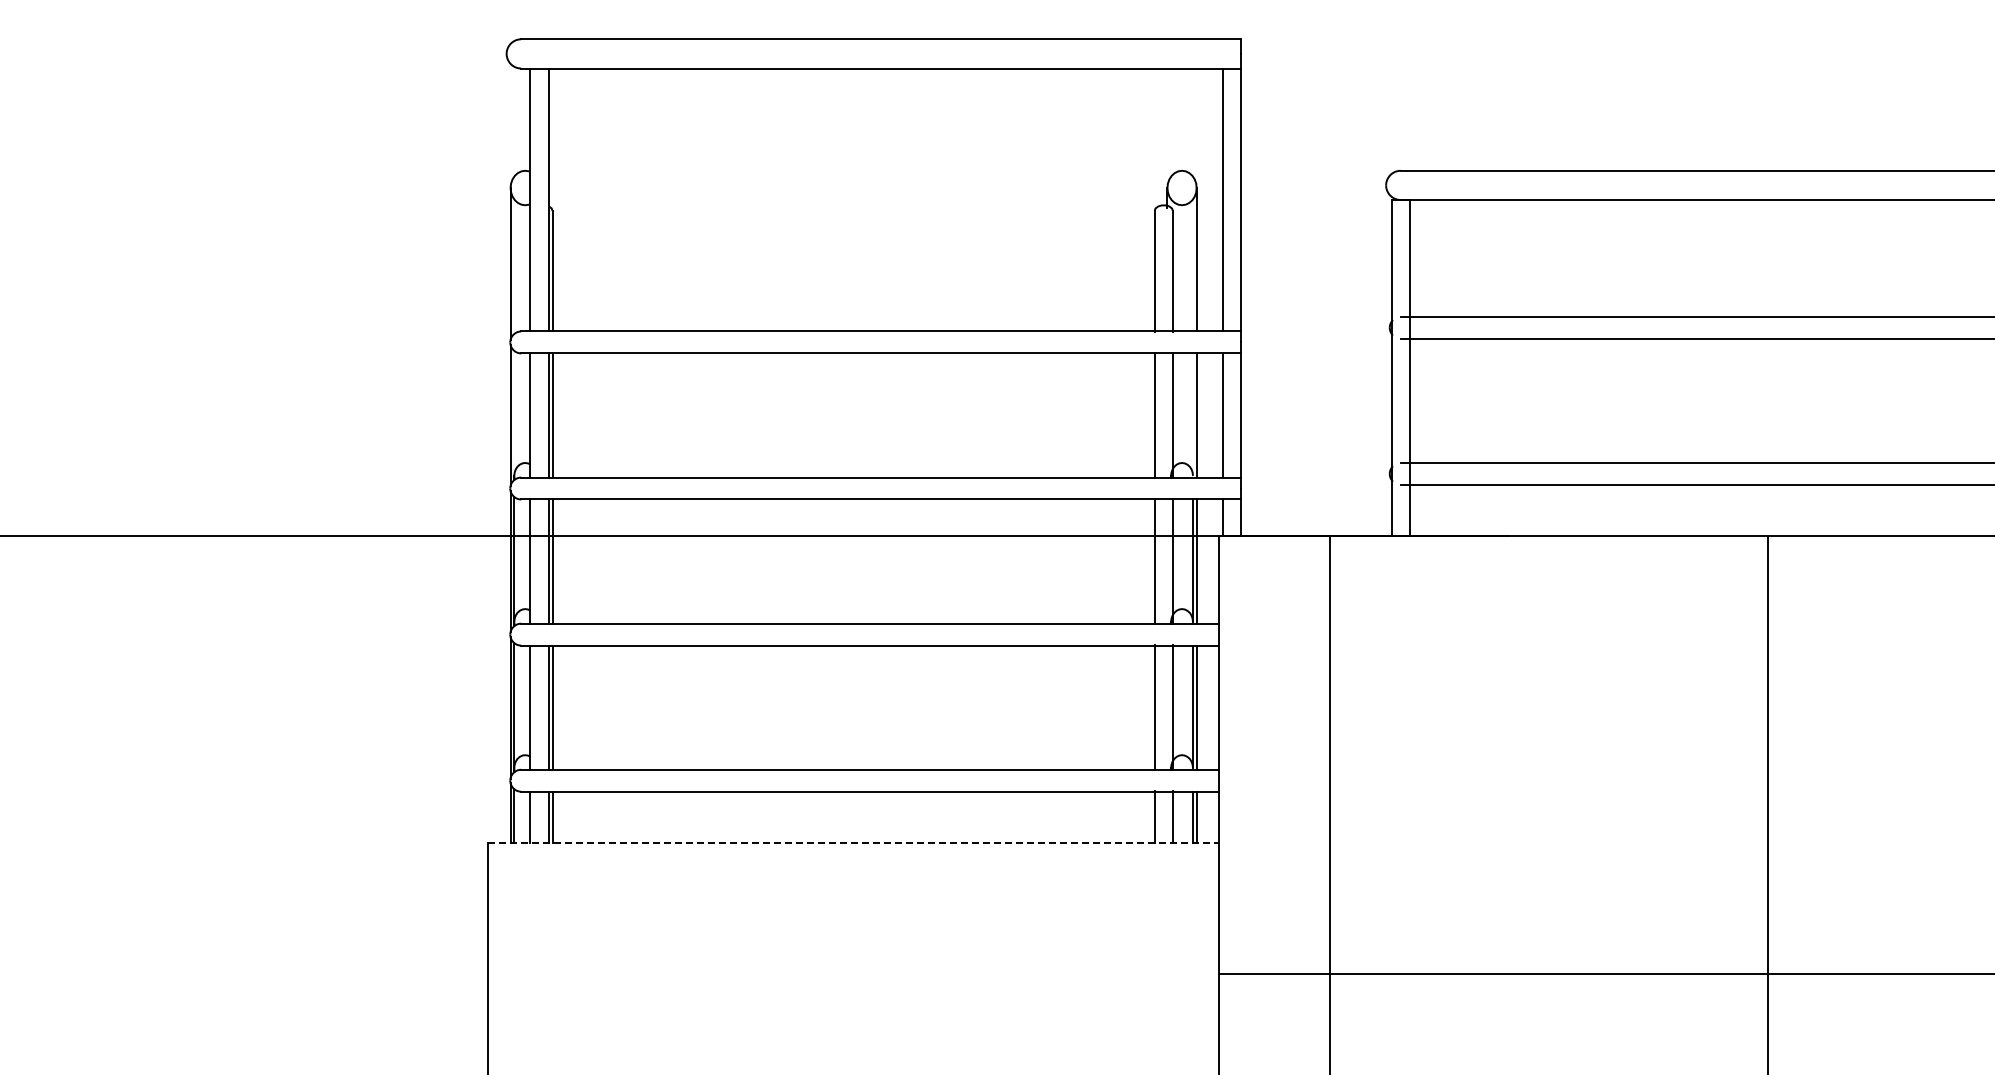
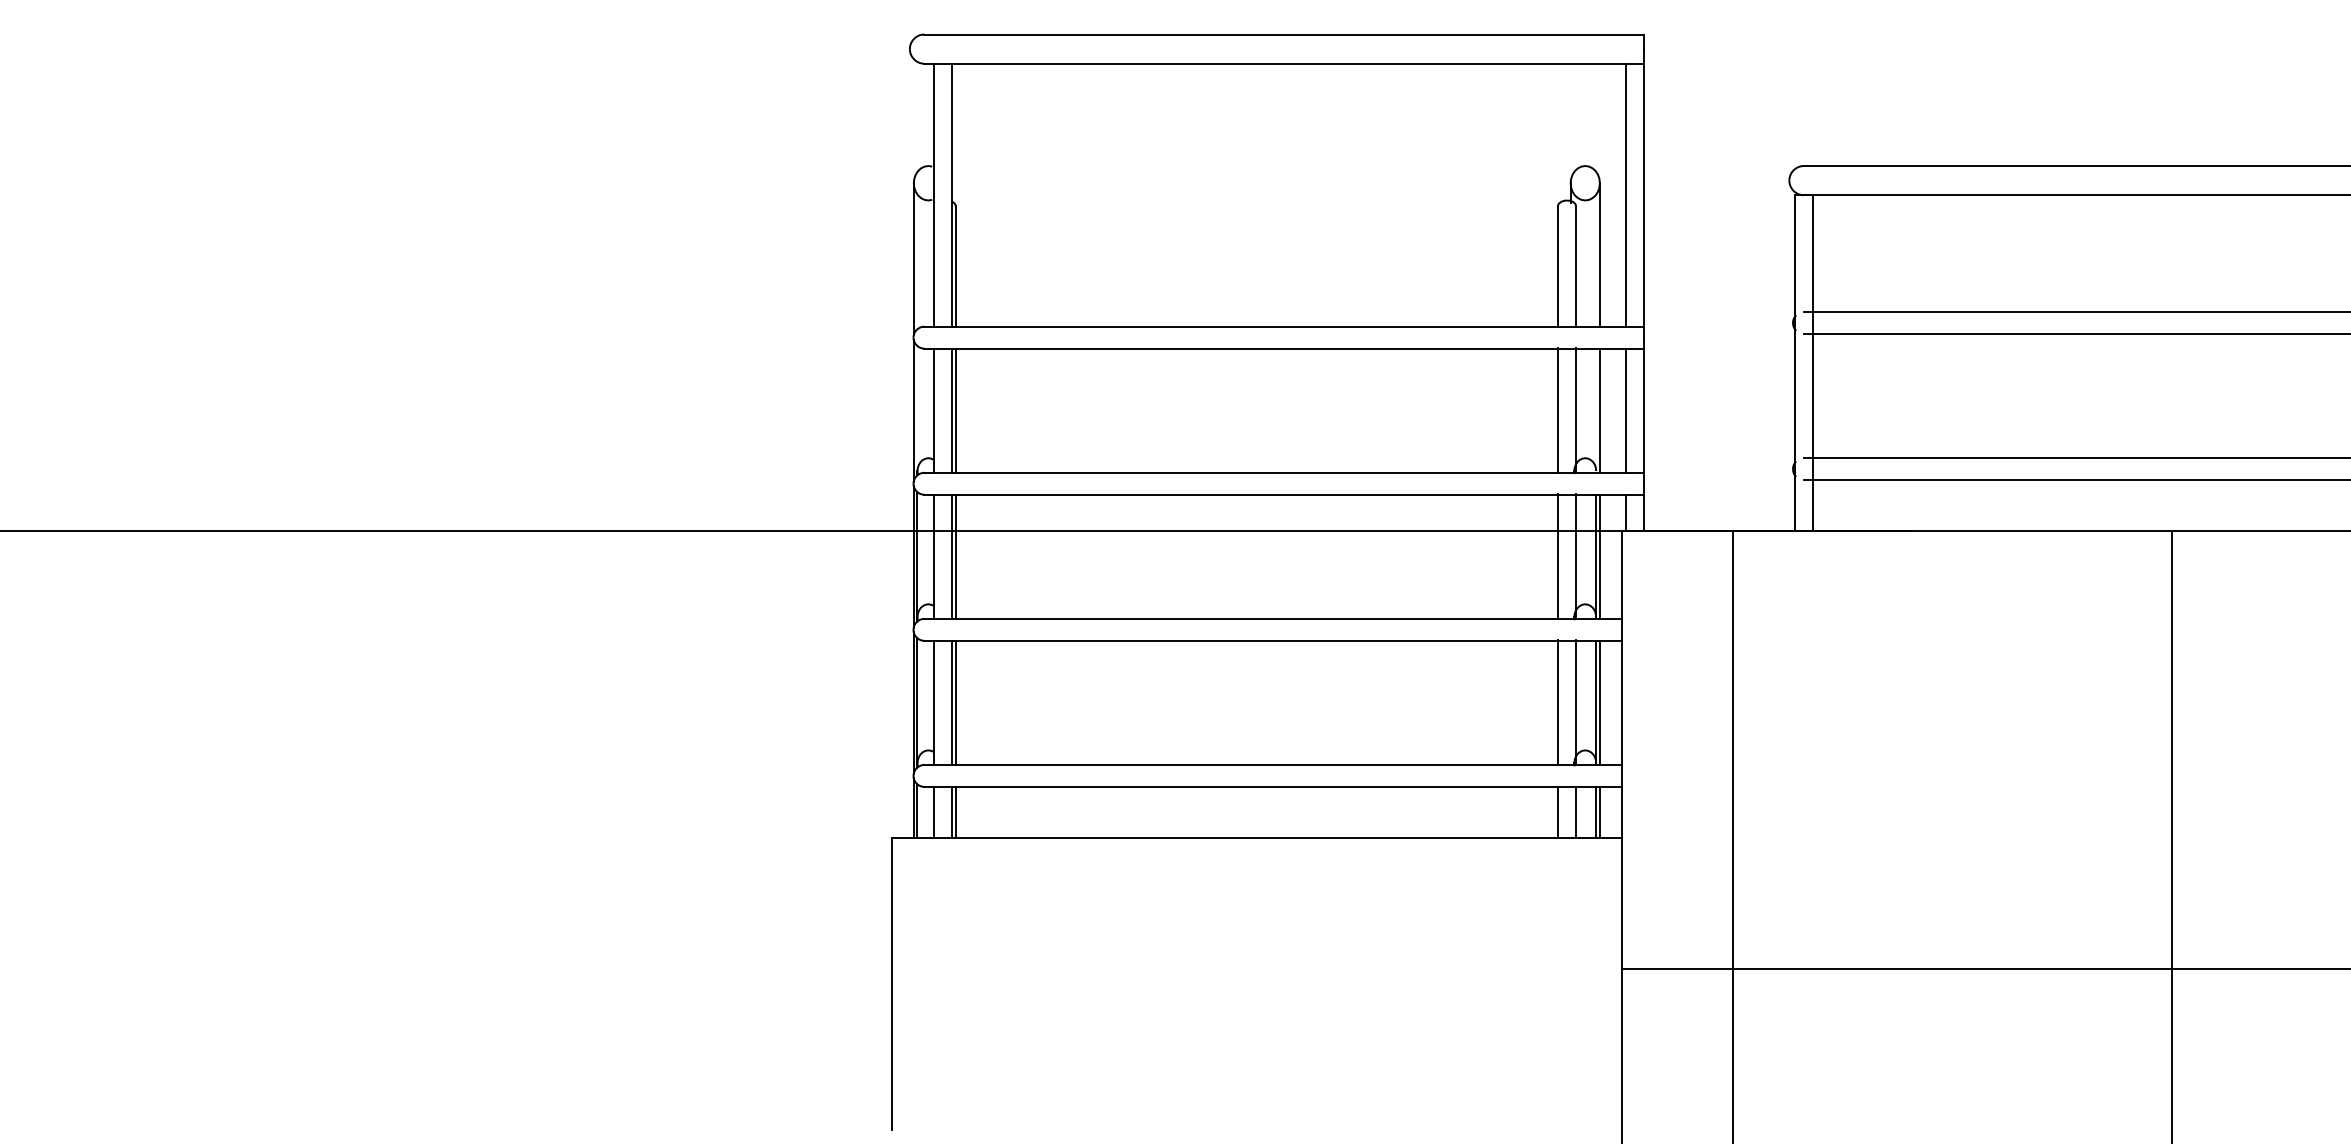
line: (854, 843) -> (1257, 838), dashed -> solid

